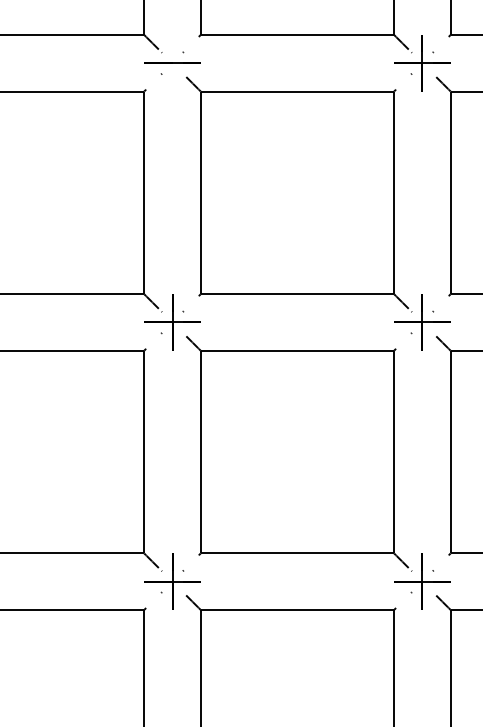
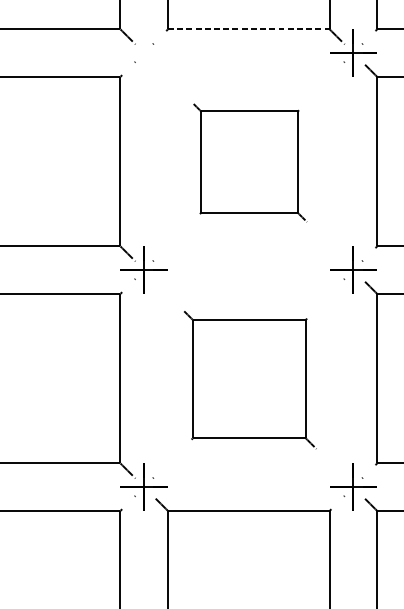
line: (297, 34) -> (248, 29), solid -> dashed
line: (172, 62) -> (144, 52), removed
part: (299, 194) -> (250, 163), size x0.6
part: (299, 453) -> (250, 379), size x0.7

